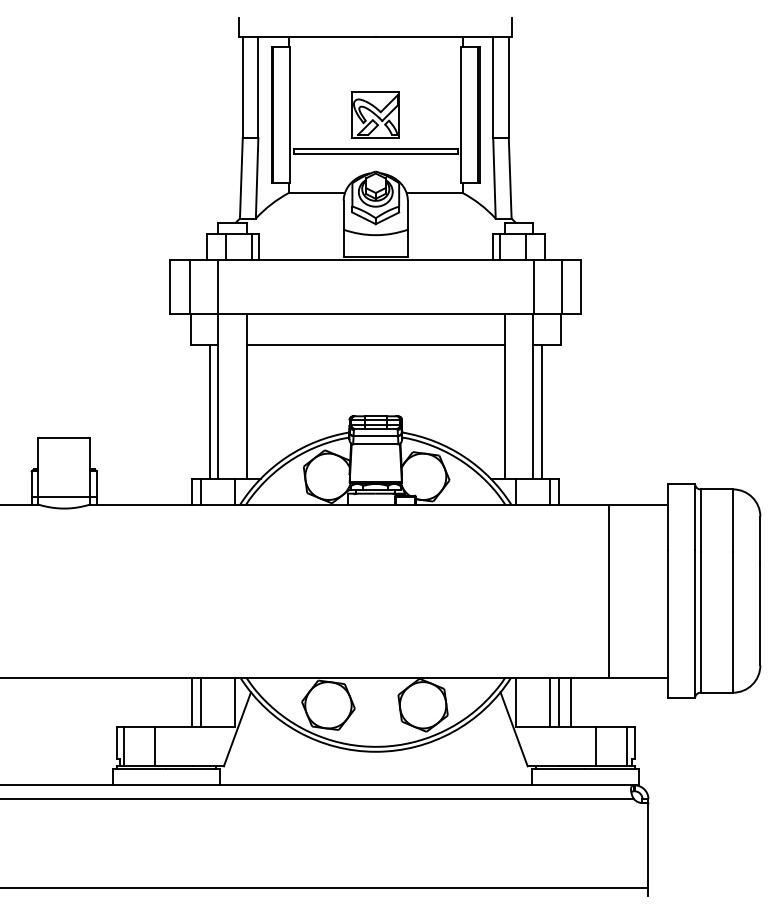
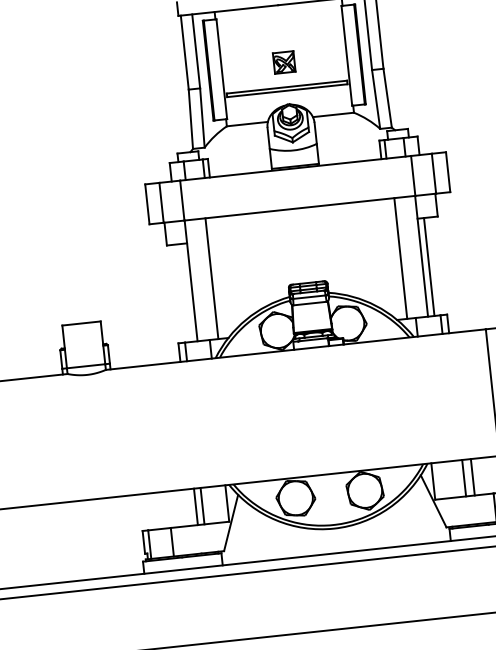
part: (375, 114) -> (284, 62), size x0.6
line: (375, 345) -> (302, 231), removed
line: (209, 412) -> (185, 293), removed
line: (550, 702) -> (458, 478), removed

